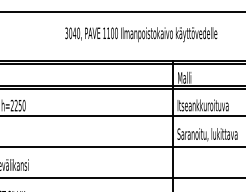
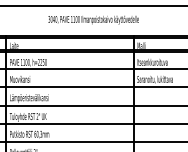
text: (140, 33) -> (93, 19), moved

